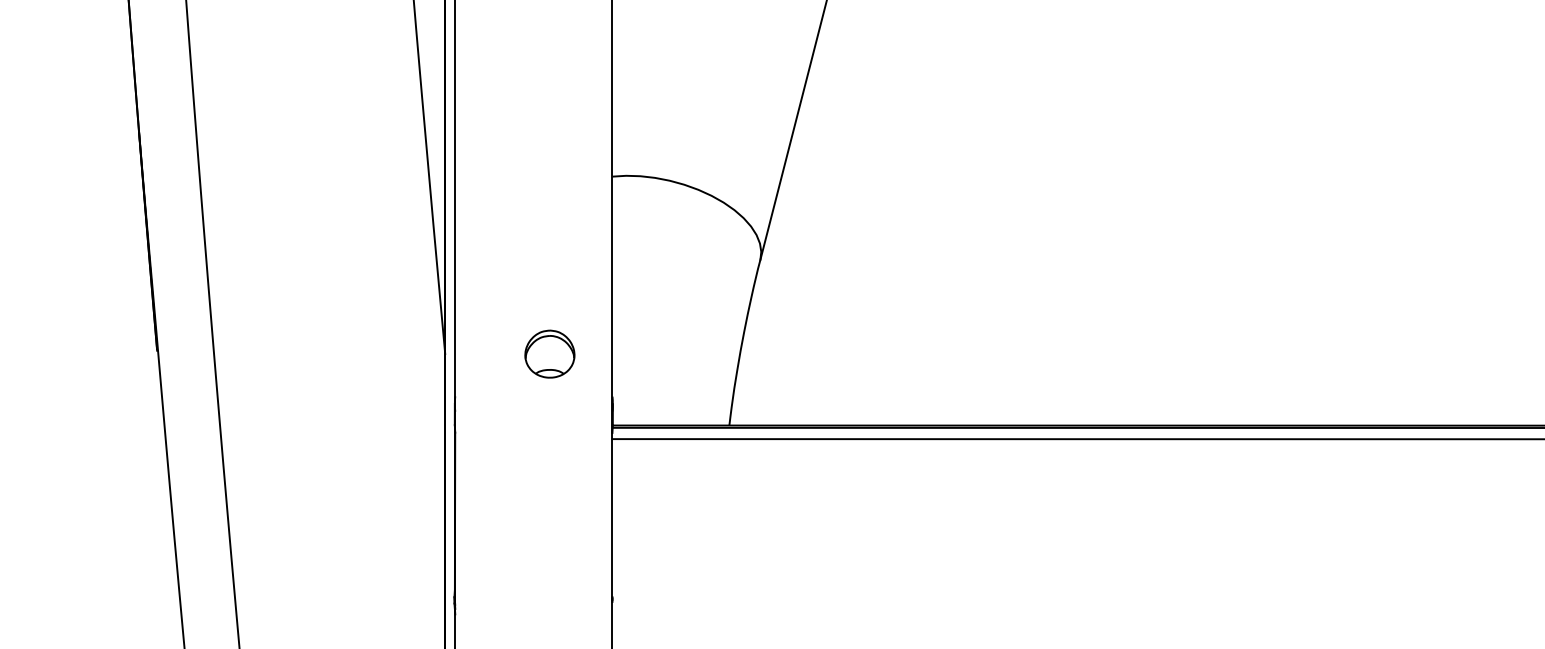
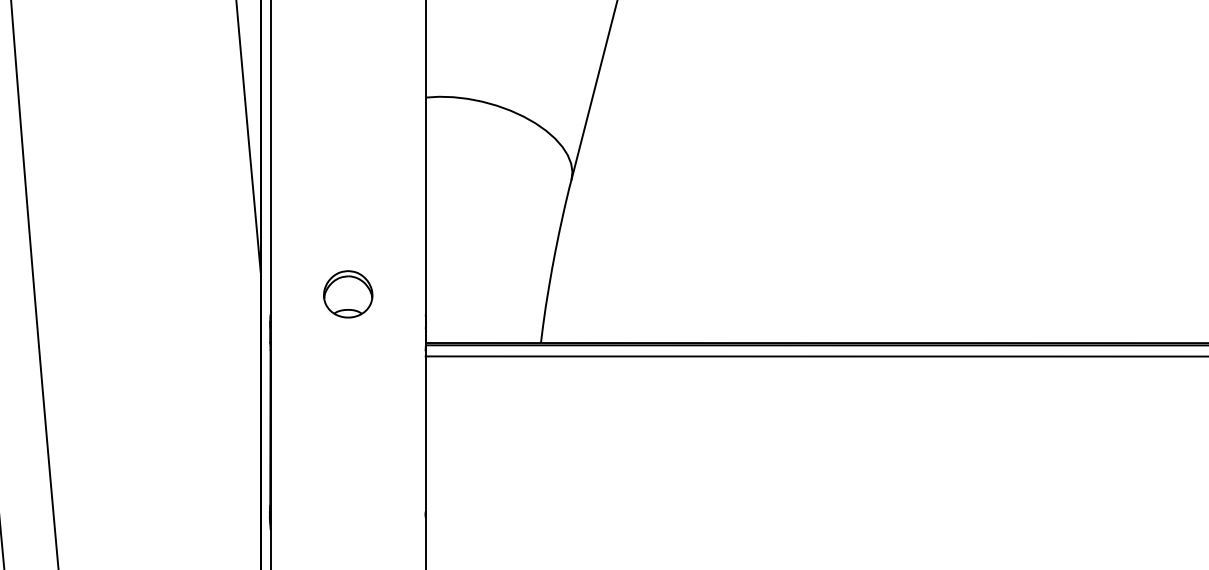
part: (549, 353) -> (347, 293), moved

